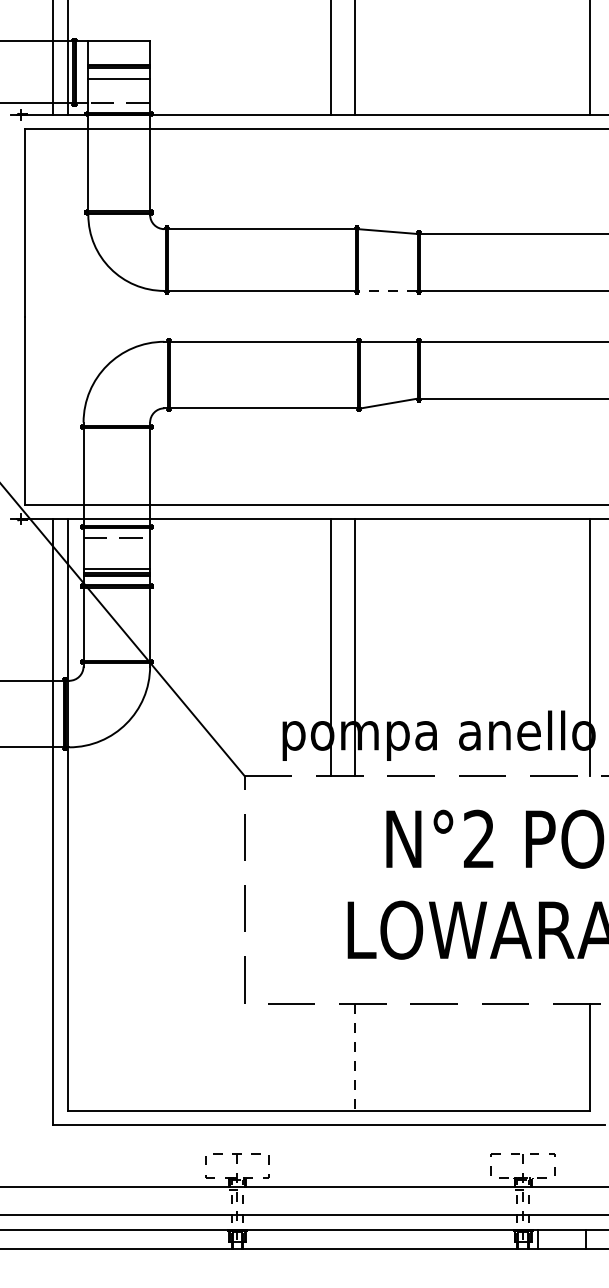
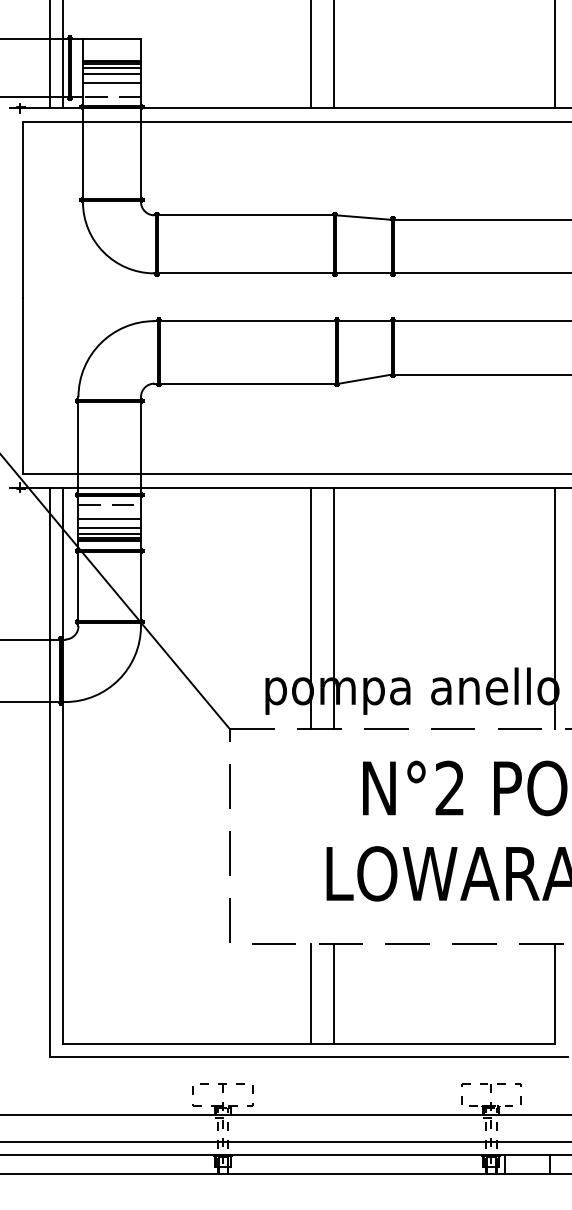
line: (119, 72) -> (112, 68), added
line: (119, 88) -> (112, 83), added
line: (386, 290) -> (363, 272), dashed -> solid
line: (116, 552) -> (109, 519), added
line: (116, 562) -> (109, 528), added
line: (331, 1057) -> (311, 993), added
line: (355, 1058) -> (333, 994), dashed -> solid

